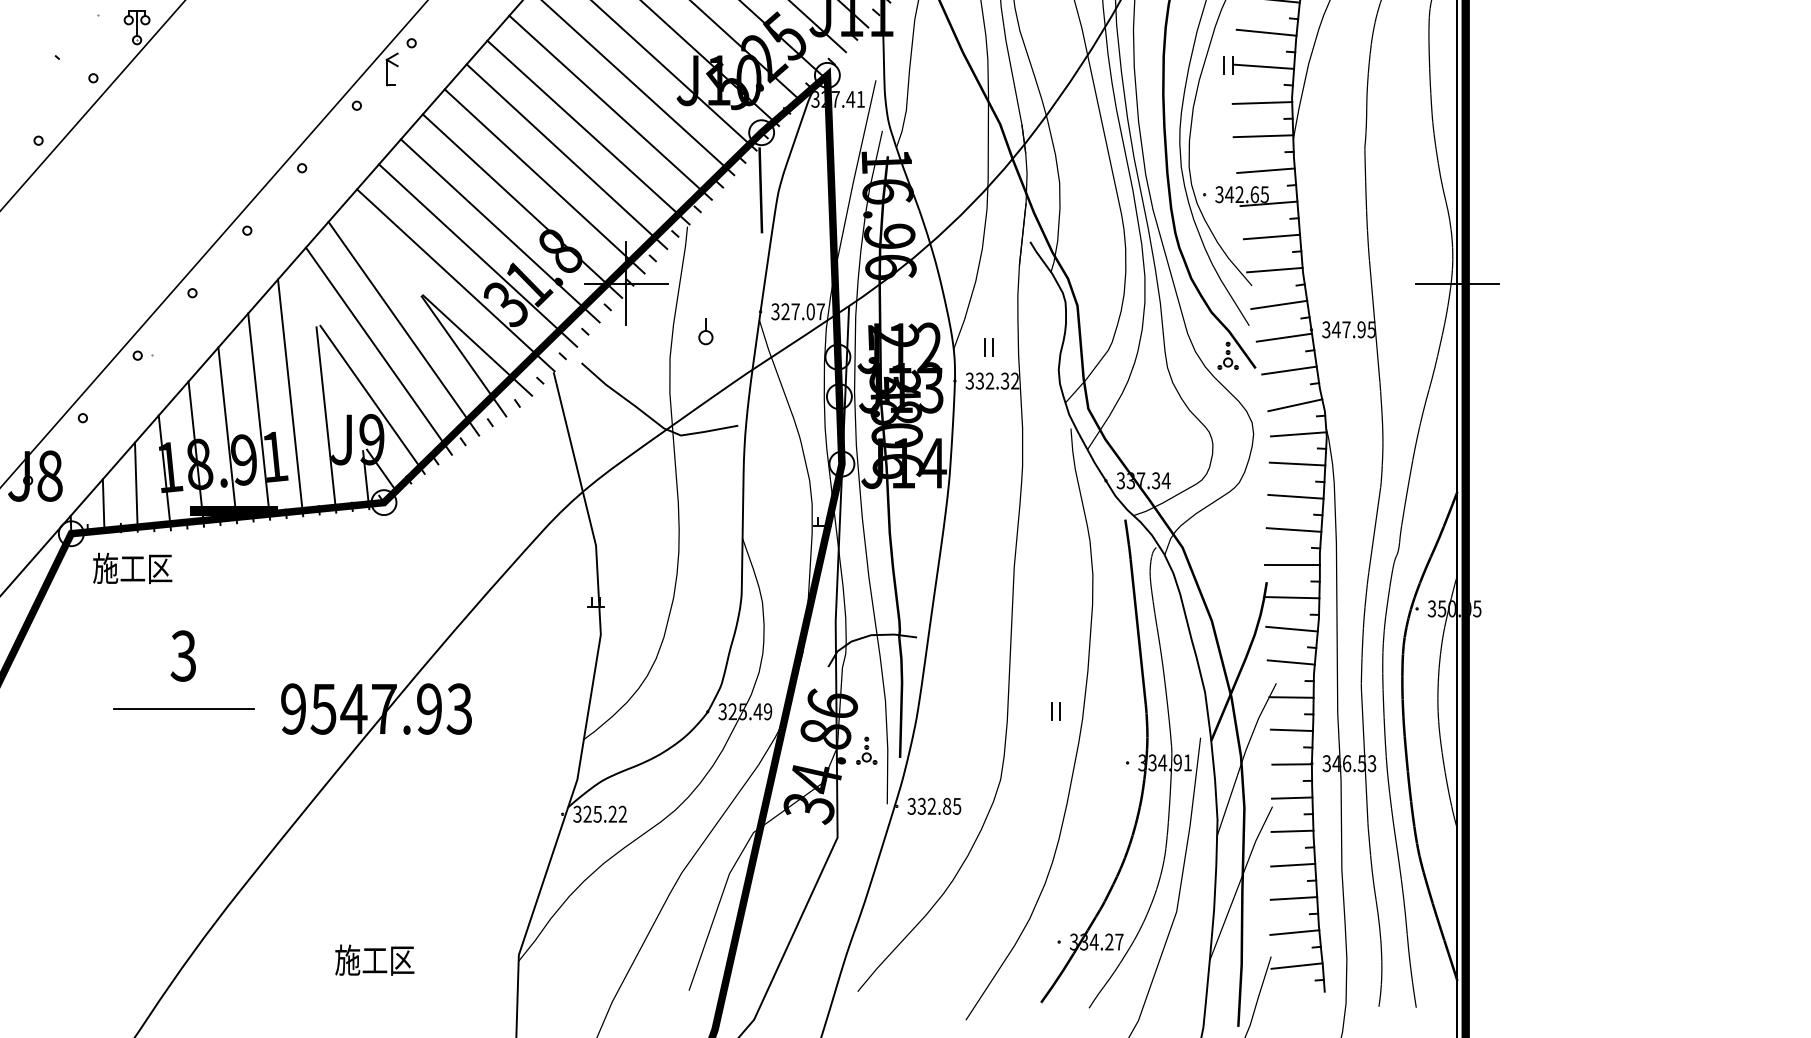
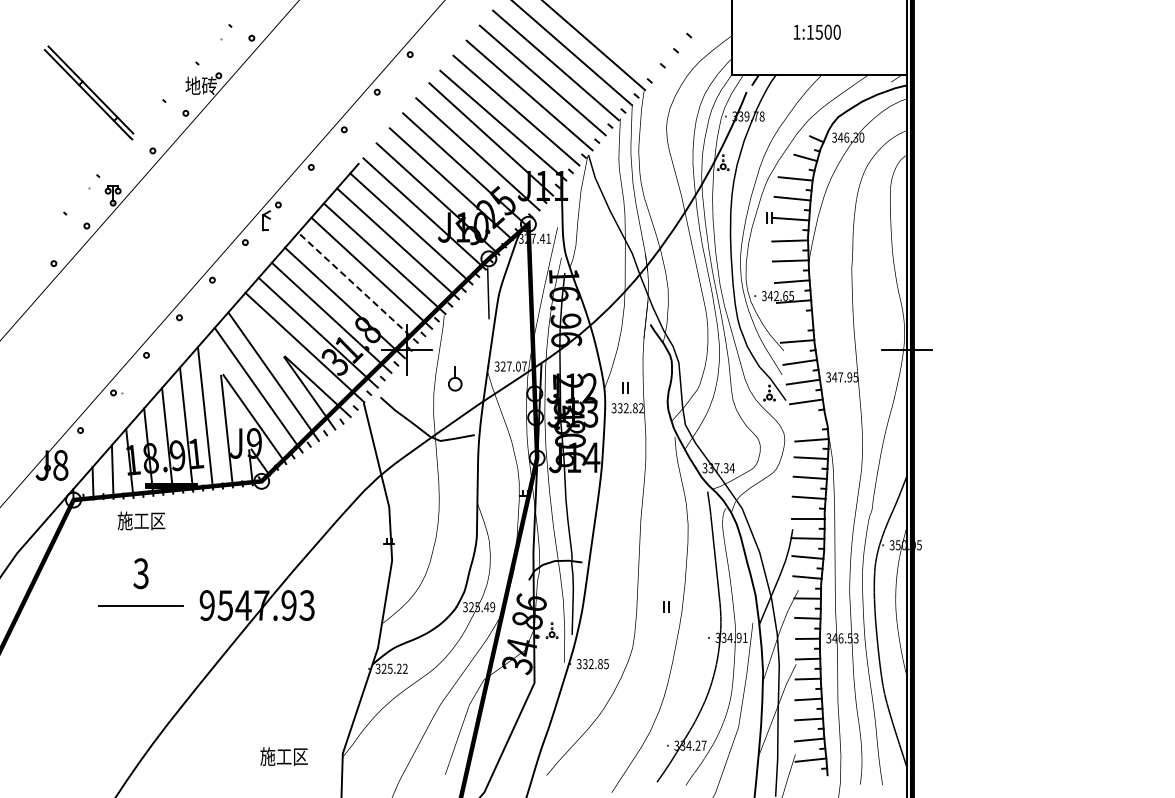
line: (544, 182) -> (358, 288), solid -> dashed
line: (1271, 236) -> (795, 321), removed
part: (706, 331) -> (455, 378), size x1.6
text: (1003, 379) -> (634, 407), 332.32 -> 332.82
line: (1294, 404) -> (809, 422), removed
text: (132, 567) -> (141, 520), moved
text: (373, 960) -> (283, 756), moved

